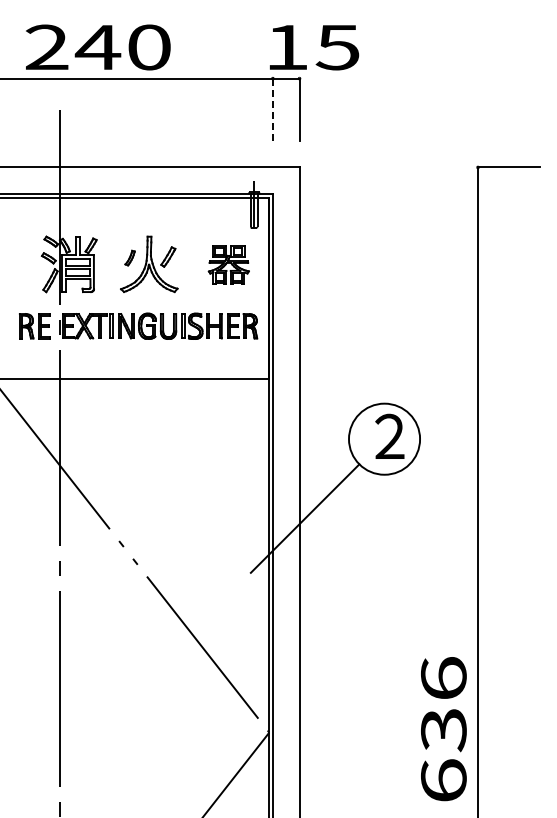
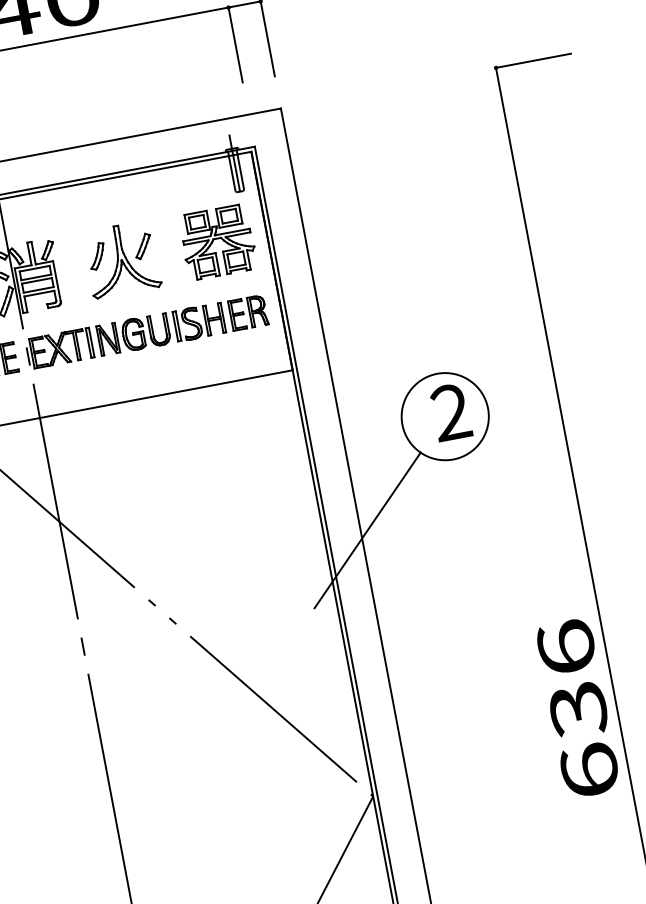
line: (272, 109) -> (235, 44), dashed -> solid
part: (129, 257) -> (96, 255), size x1.43
part: (228, 264) -> (217, 241), size x1.43
text: (443, 729) -> (577, 709), moved

